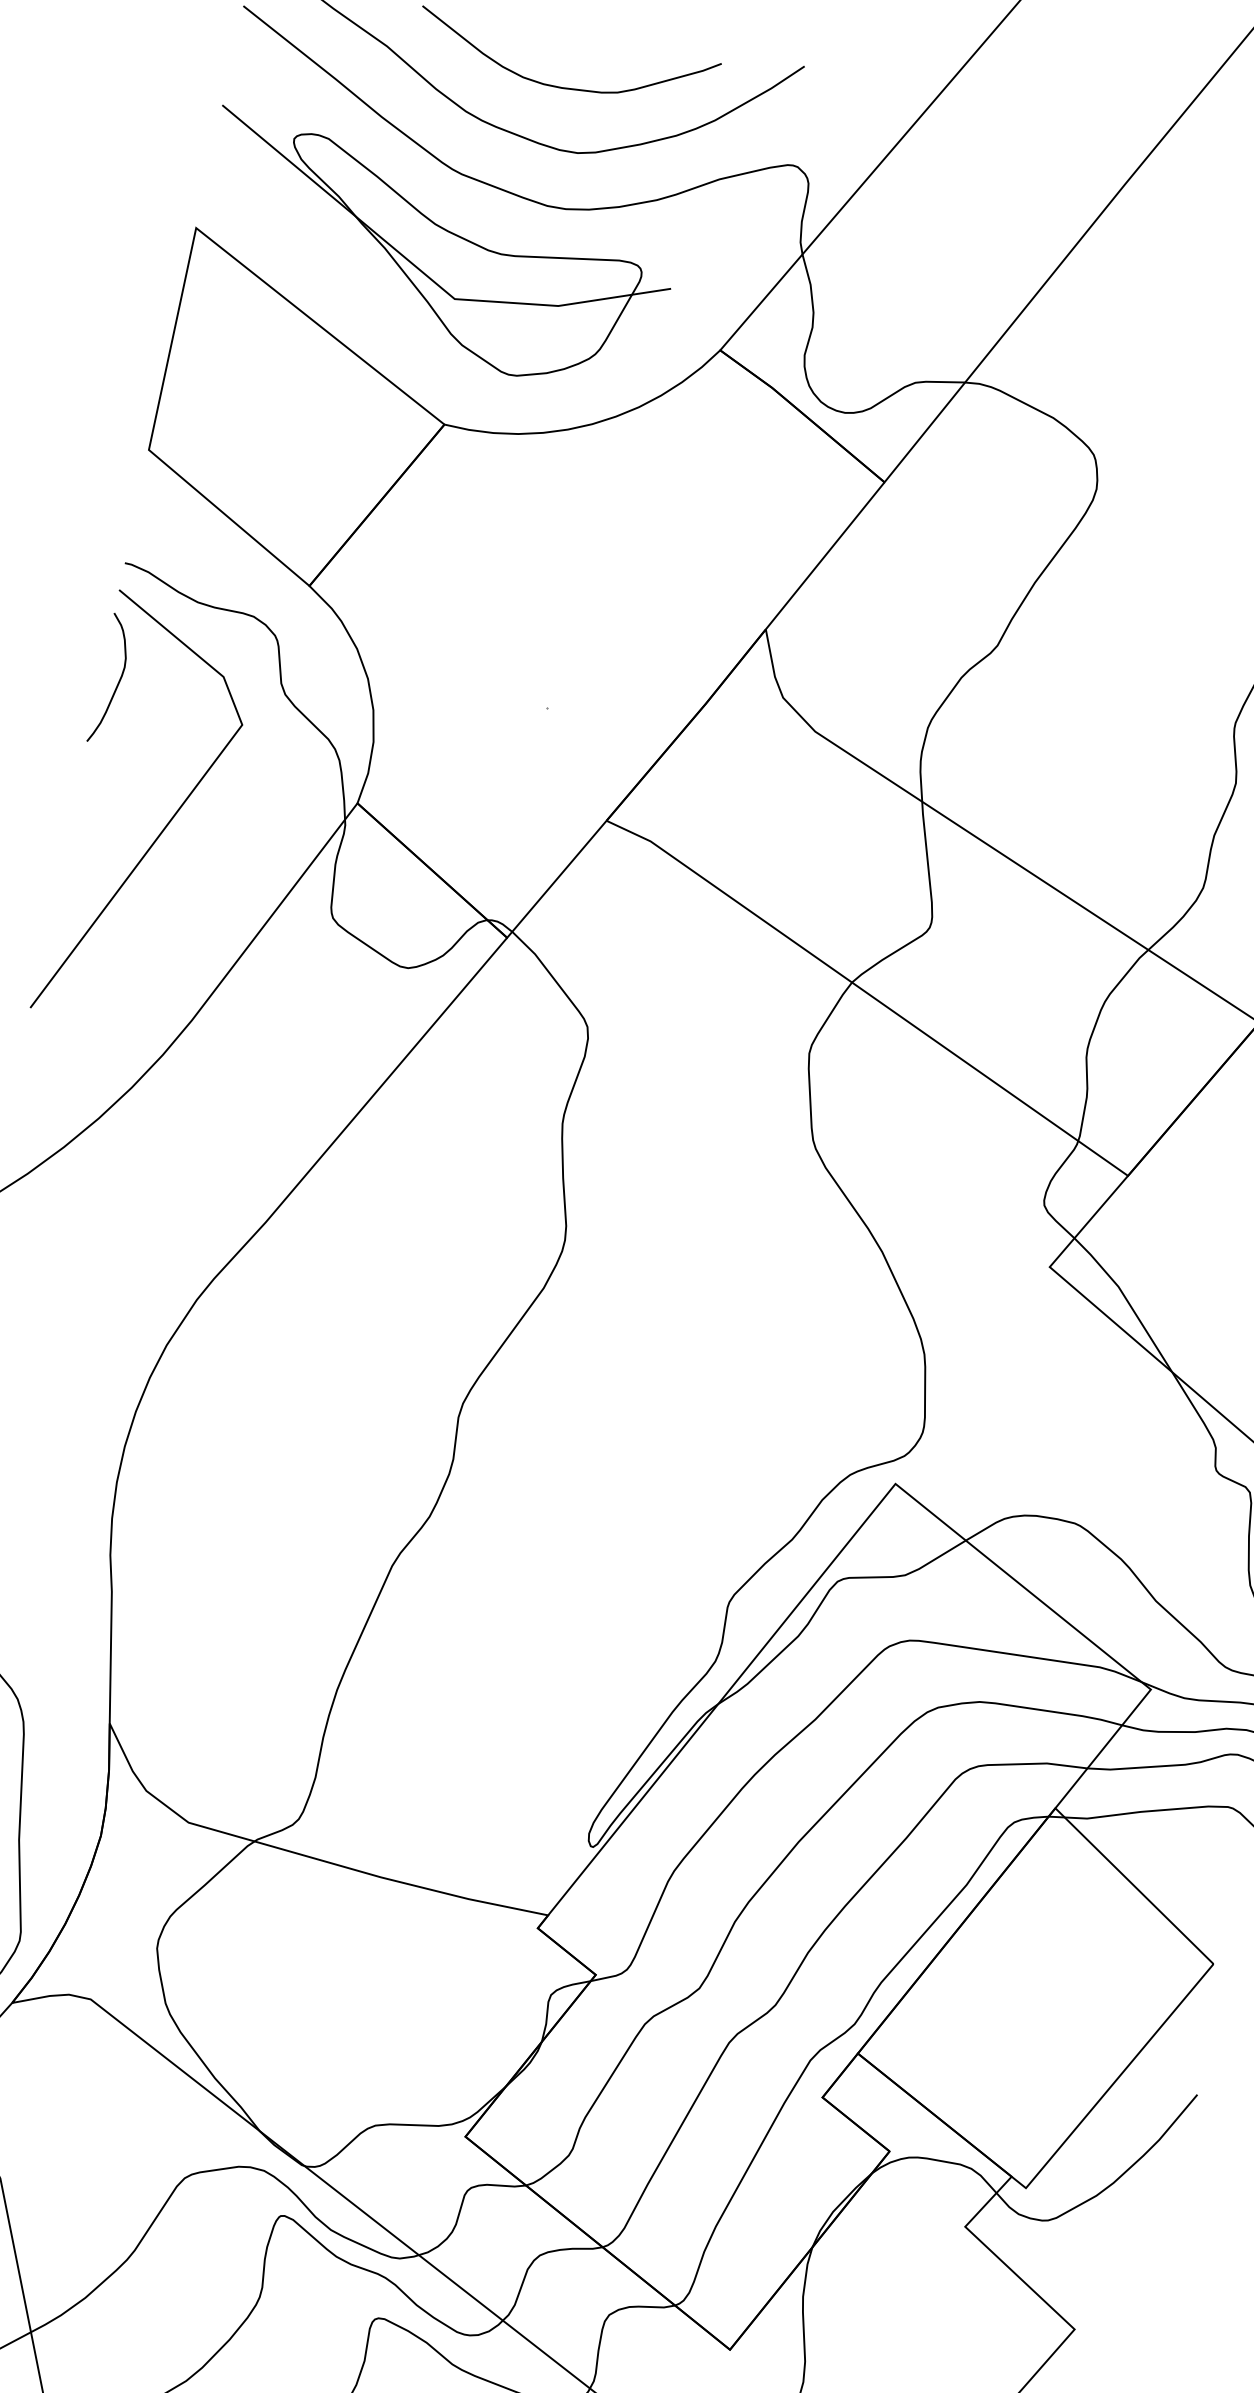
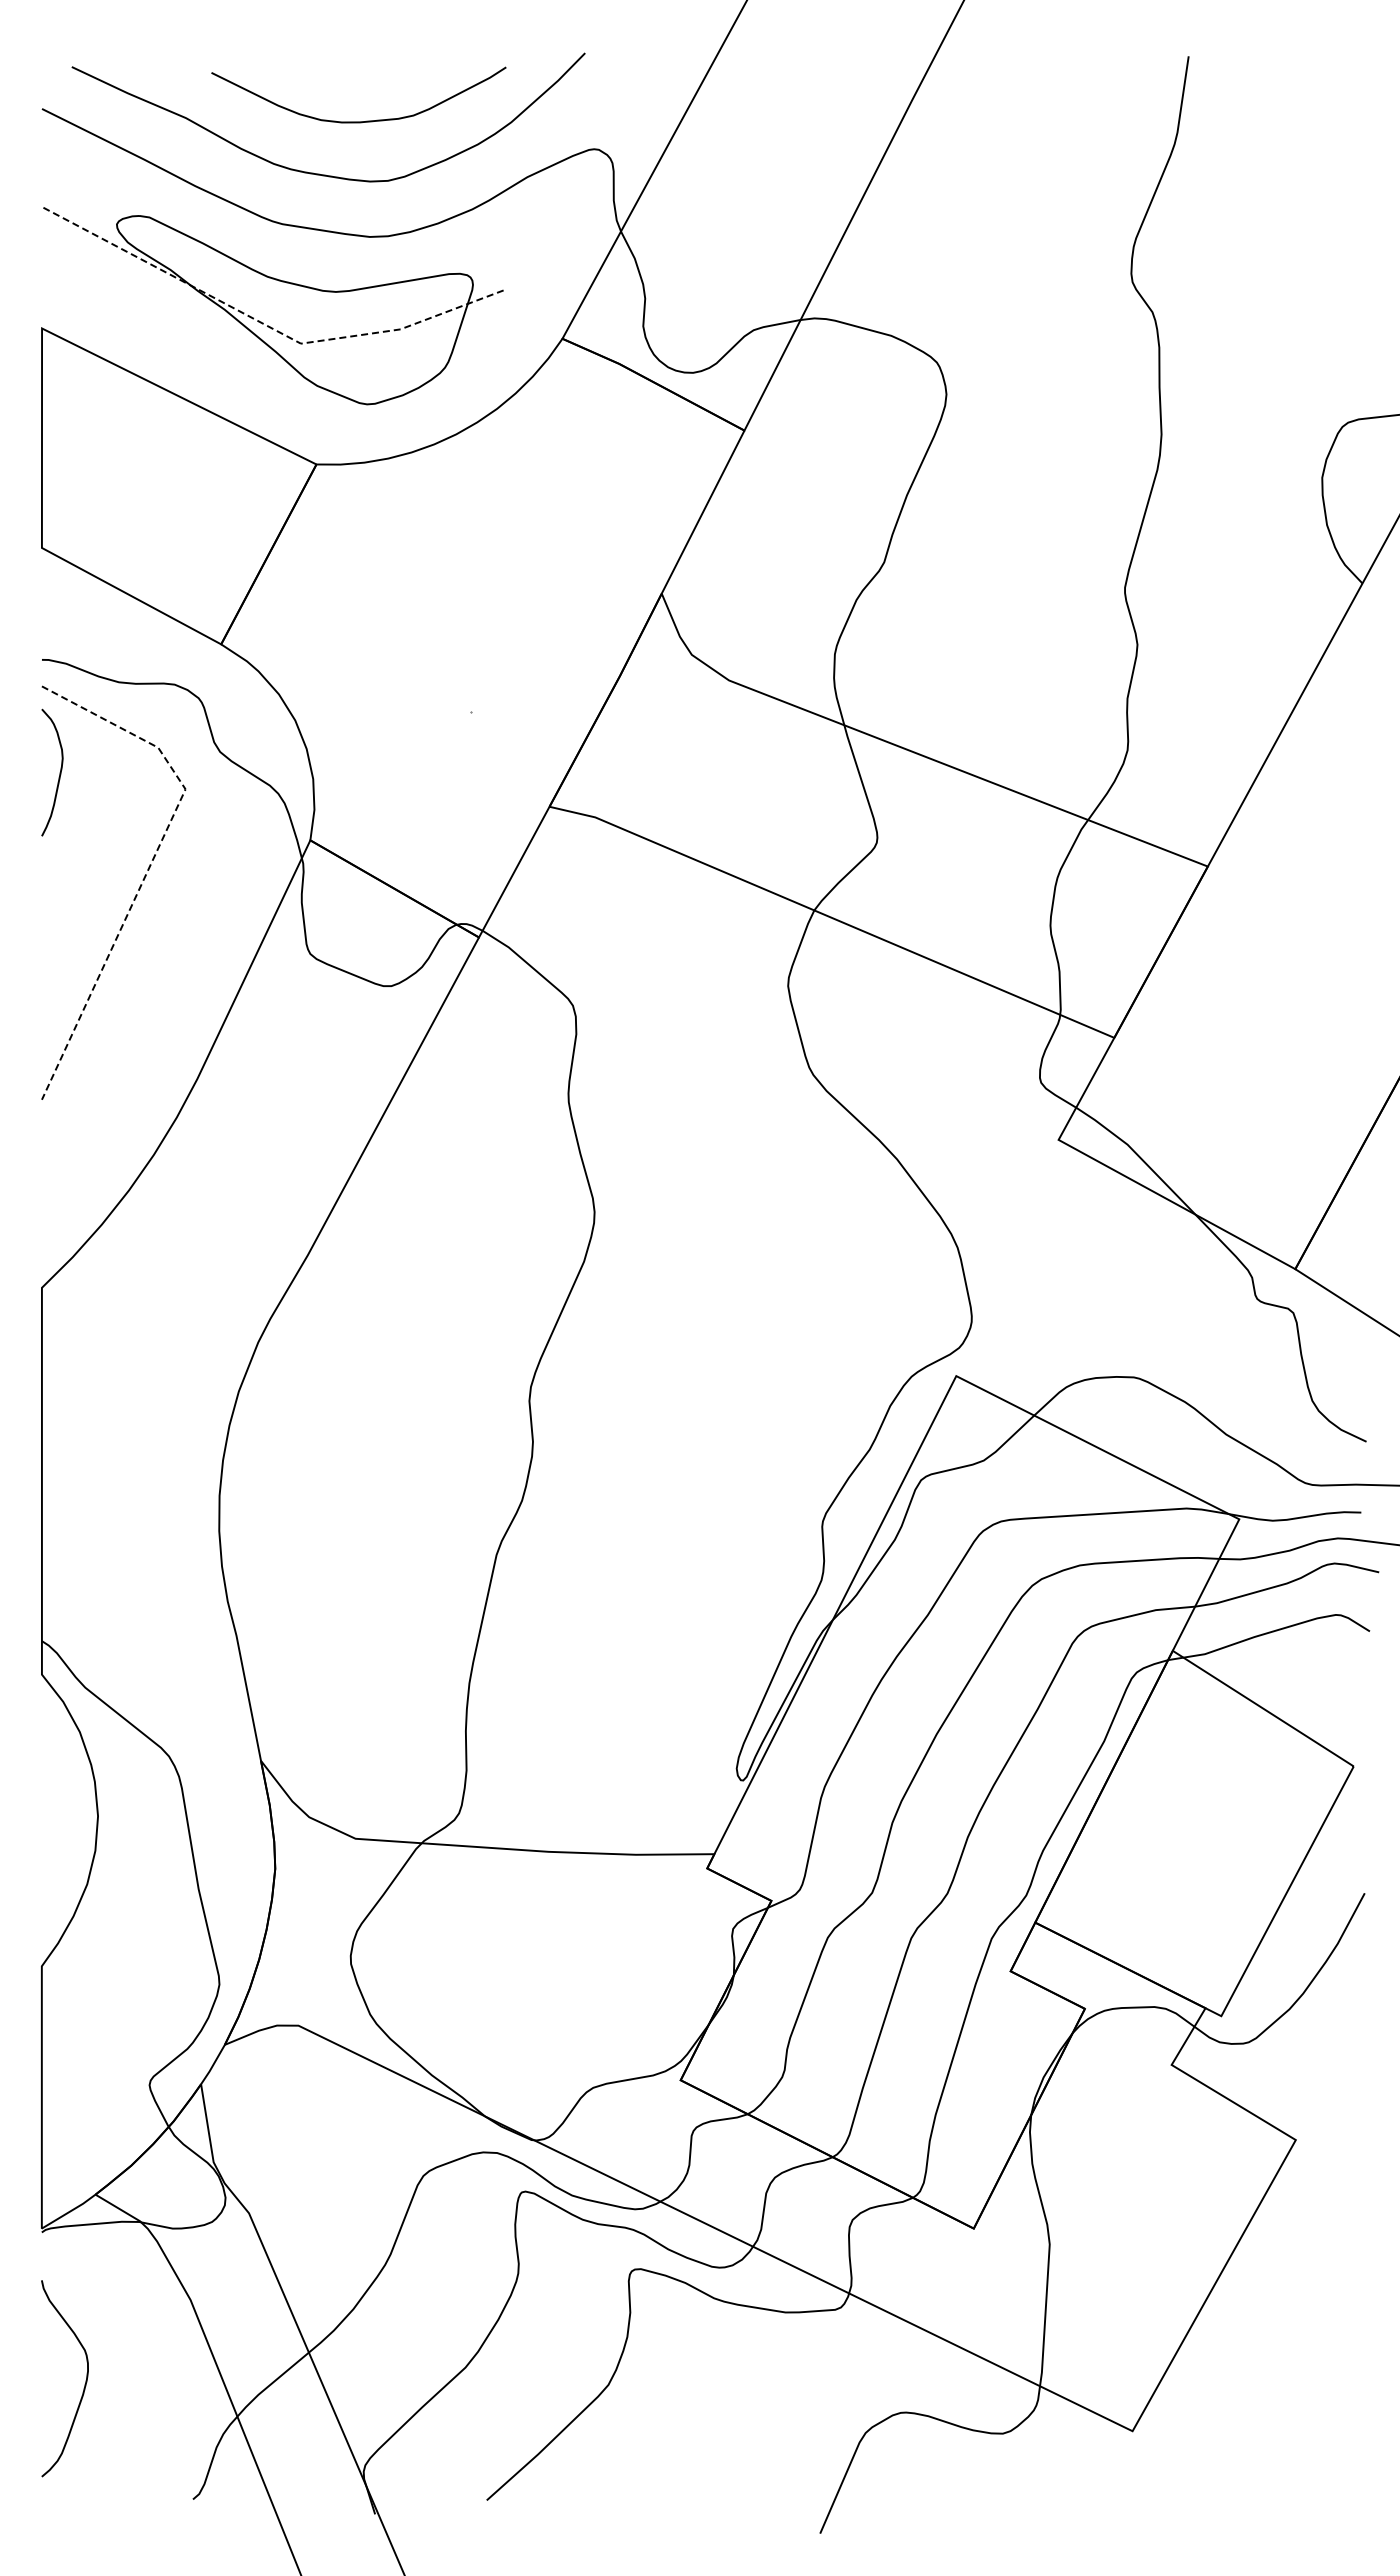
line: (422, 273) -> (265, 325), solid -> dashed
line: (193, 790) -> (152, 861), solid -> dashed

